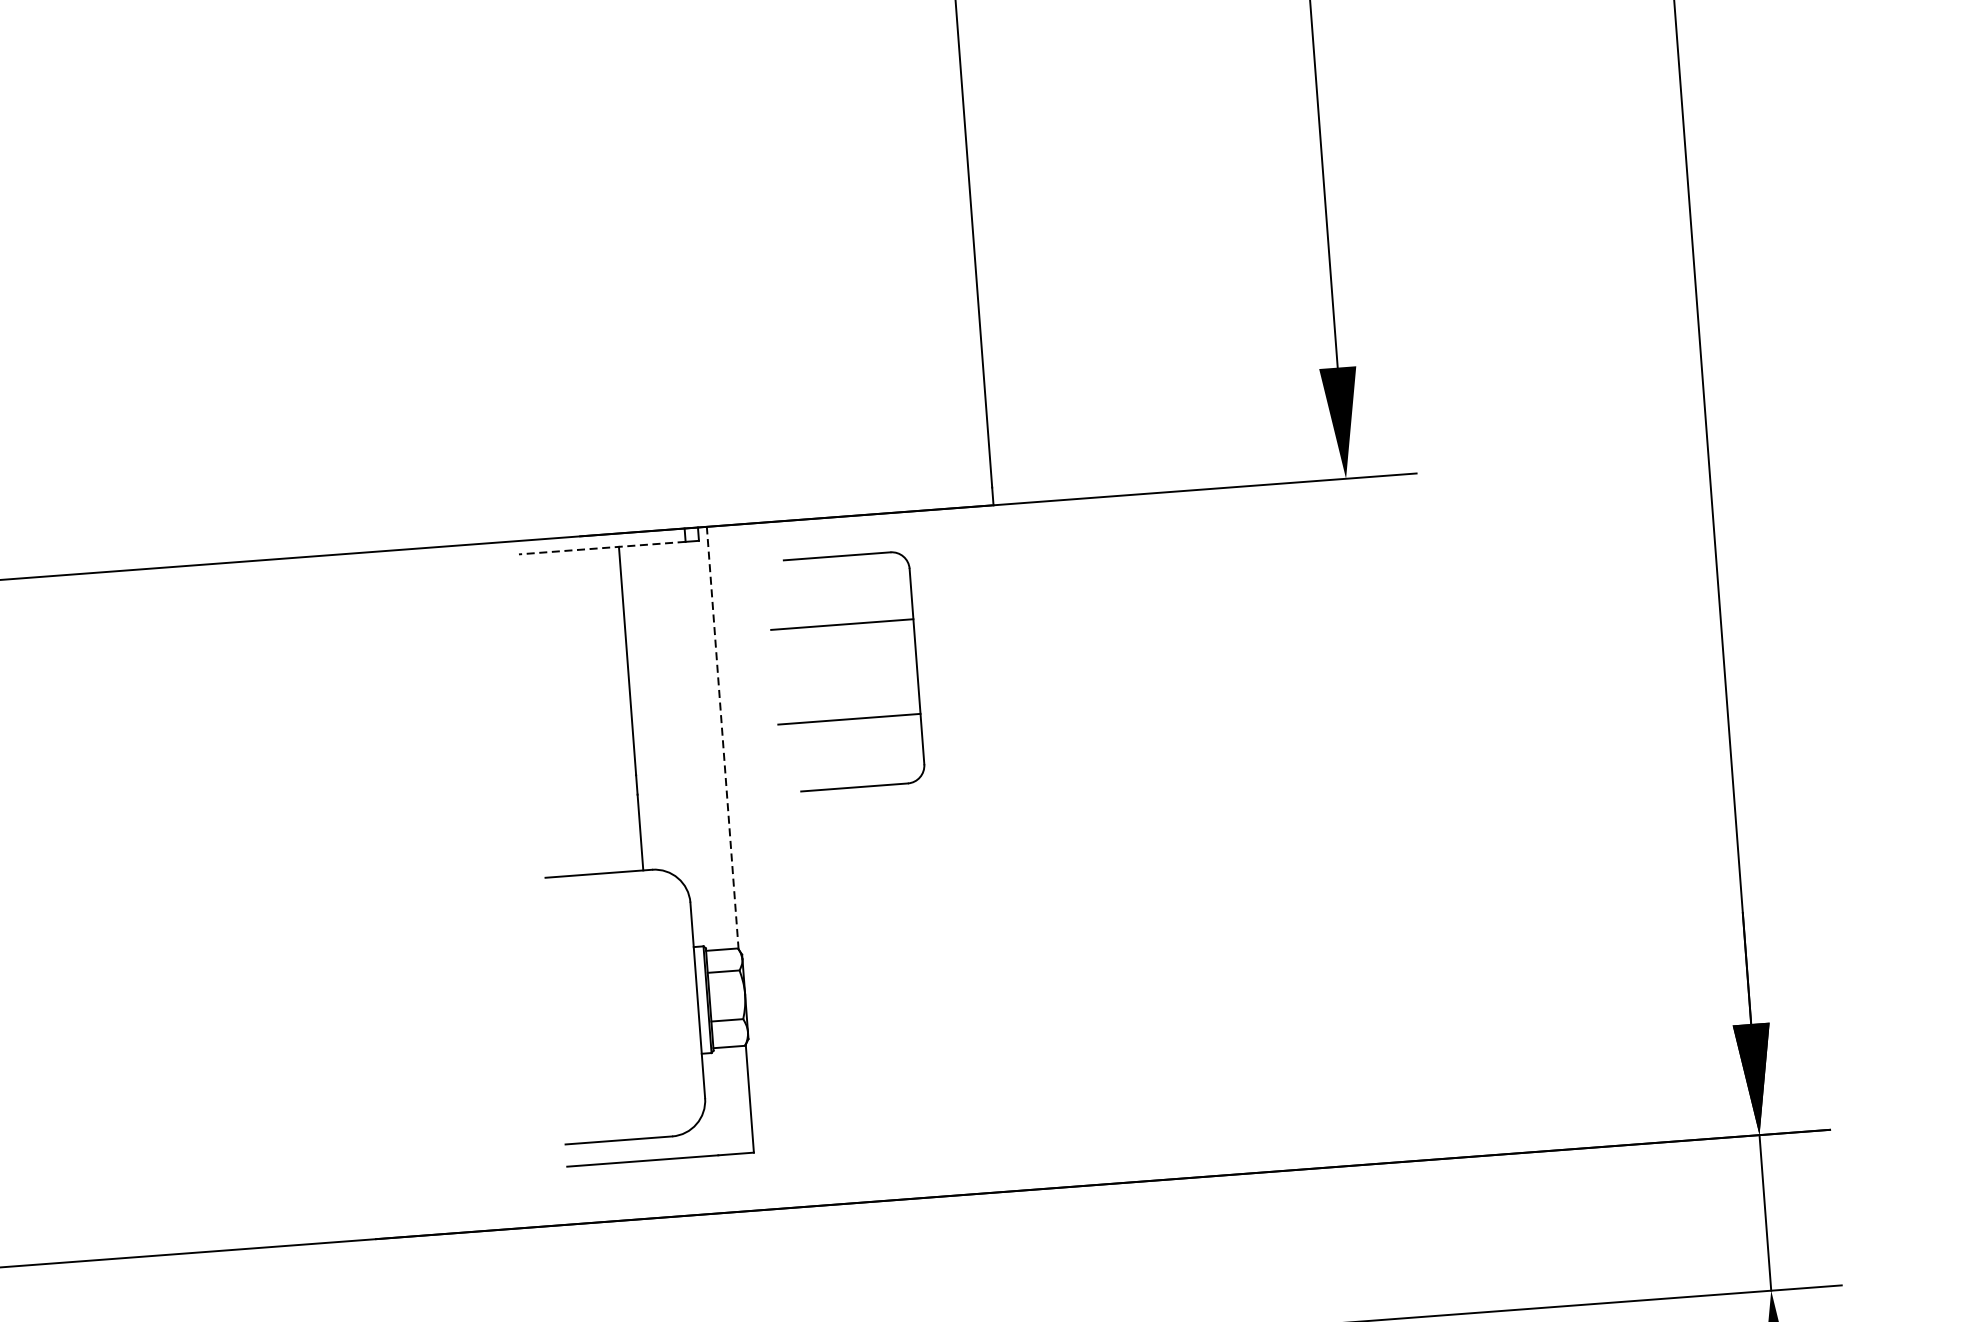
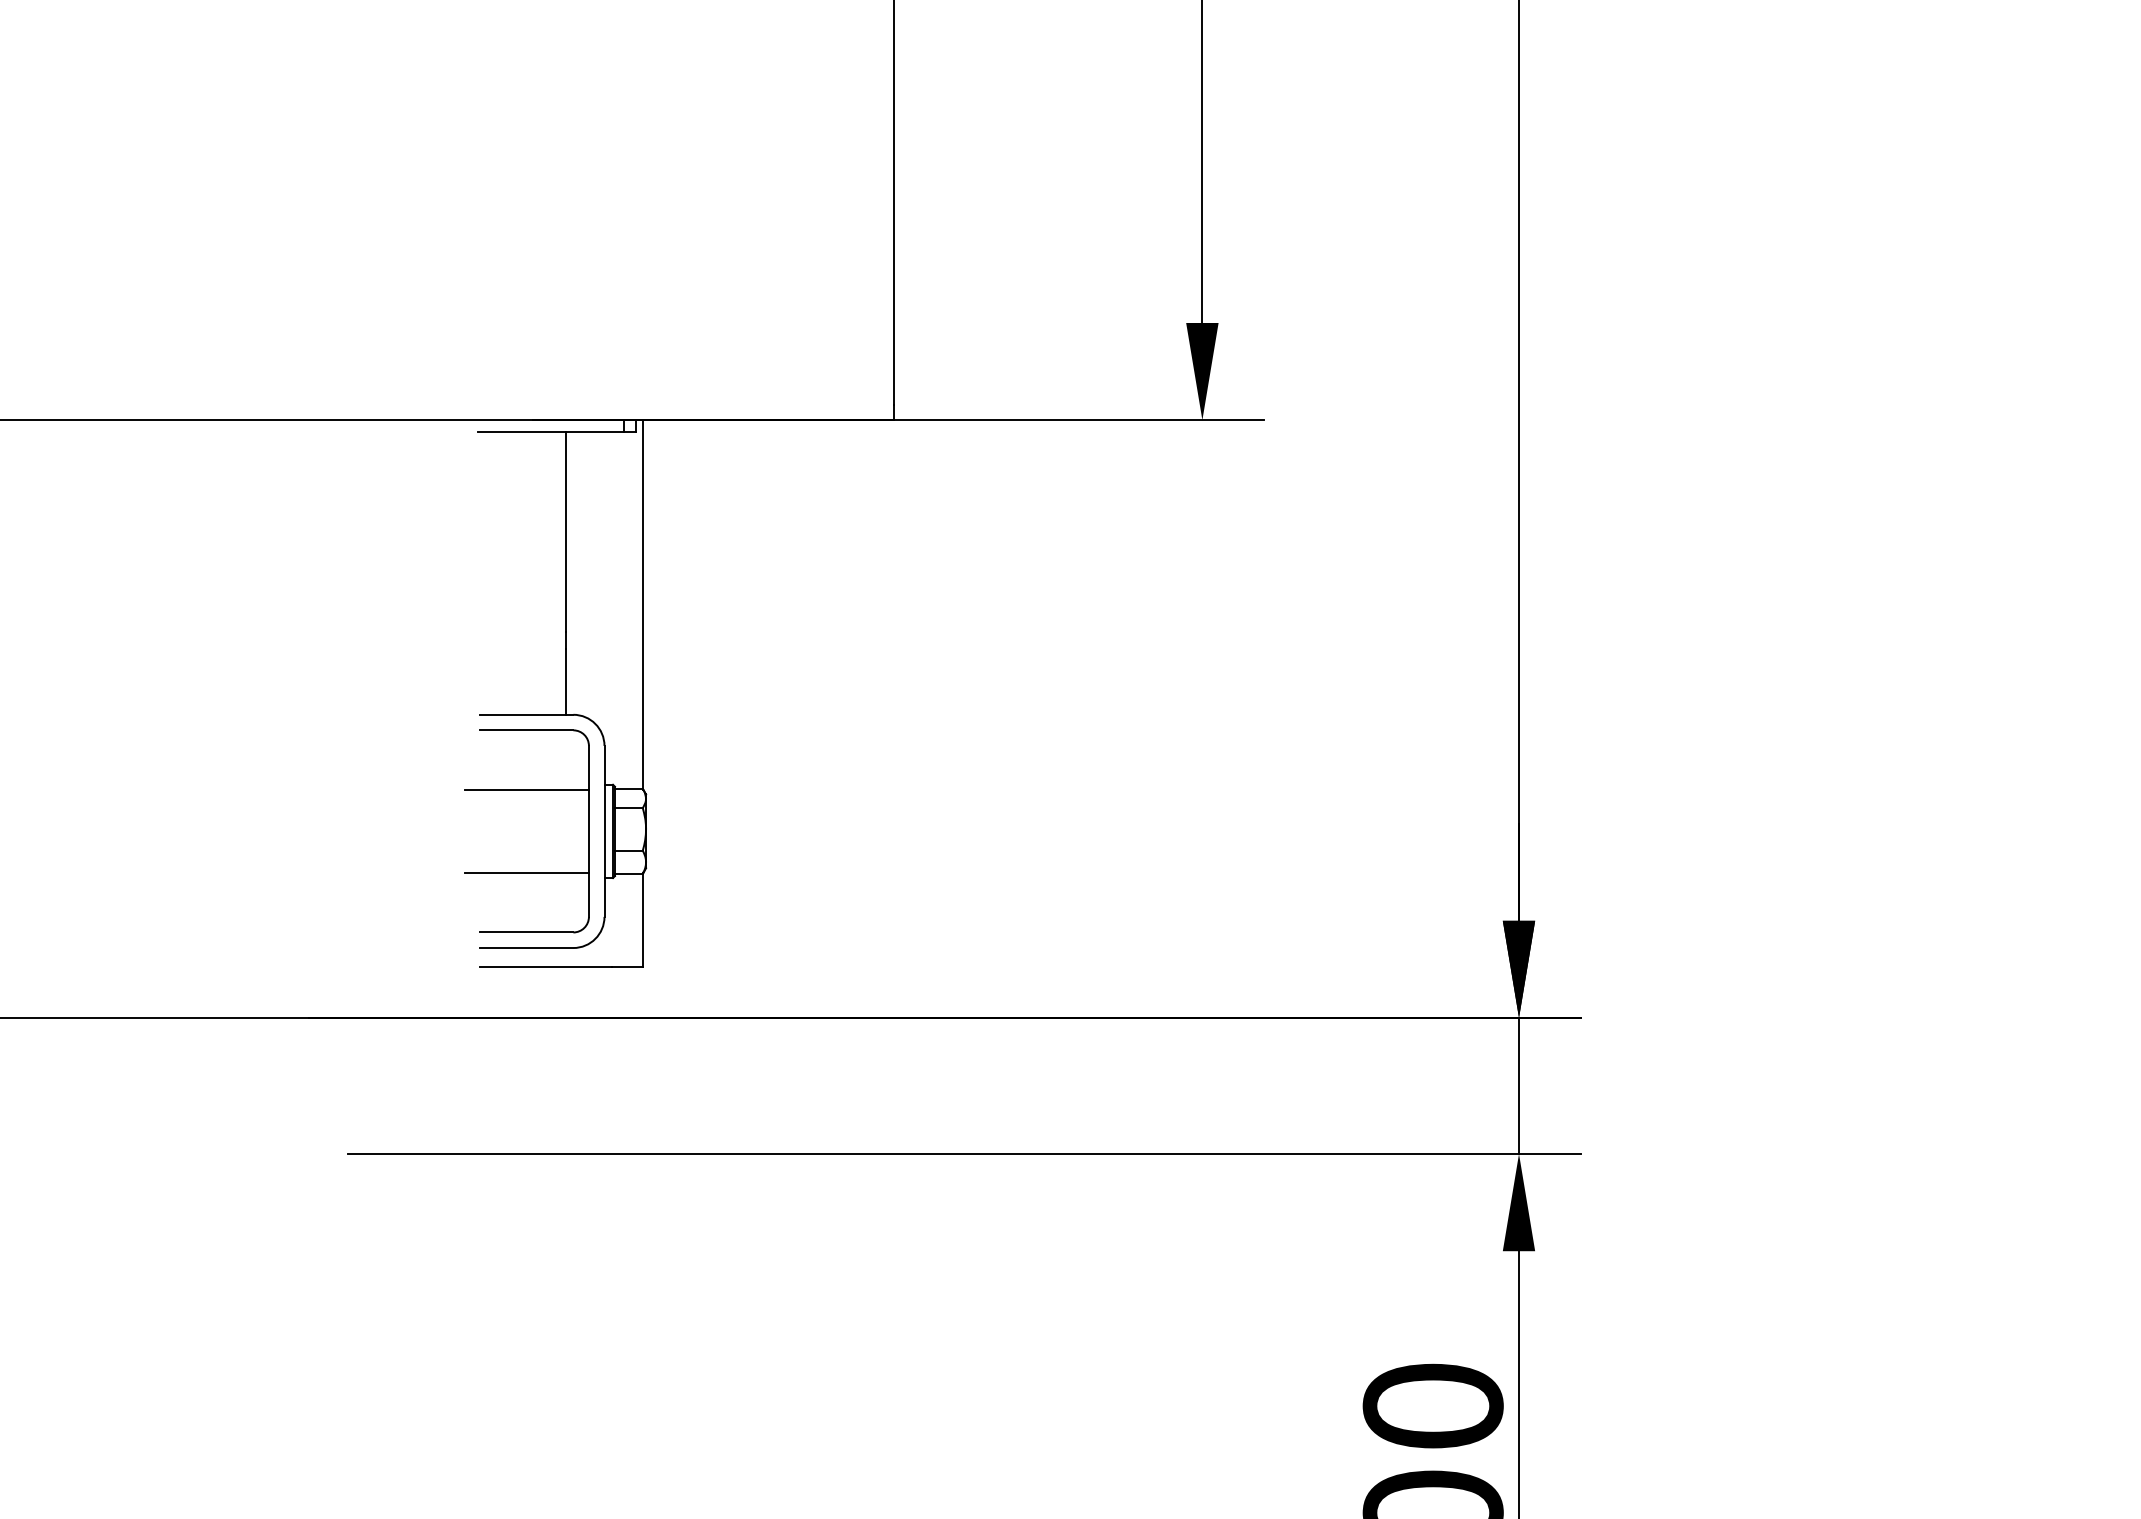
line: (602, 547) -> (551, 431), dashed -> solid
part: (842, 625) -> (526, 790), moved
line: (722, 738) -> (643, 605), dashed -> solid

